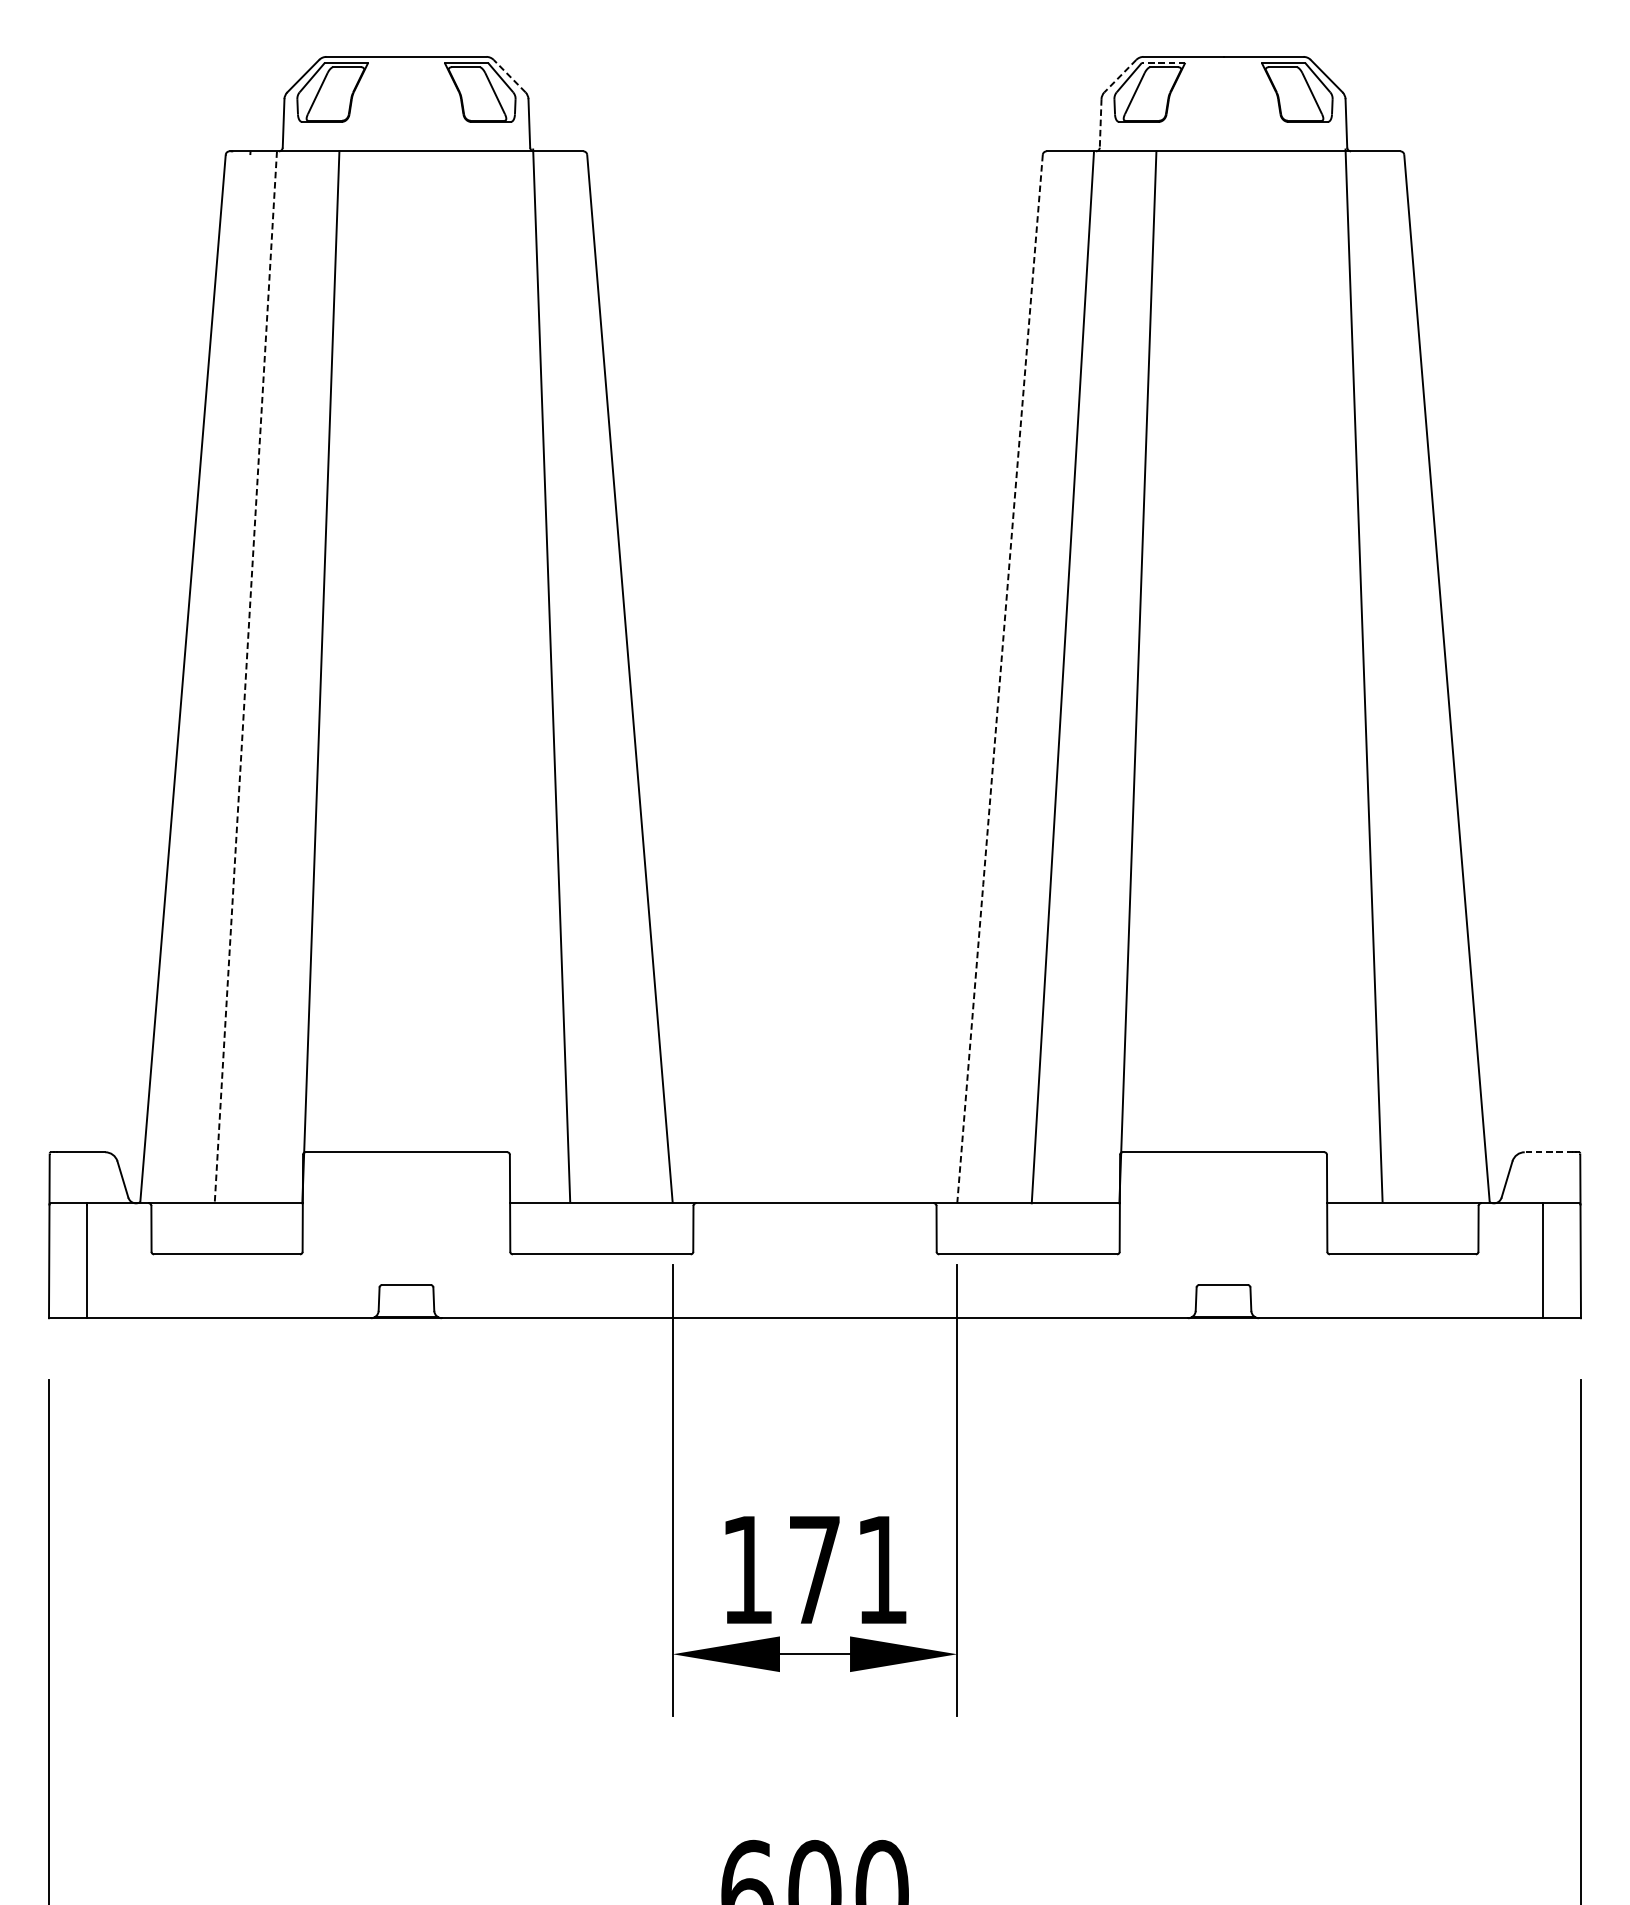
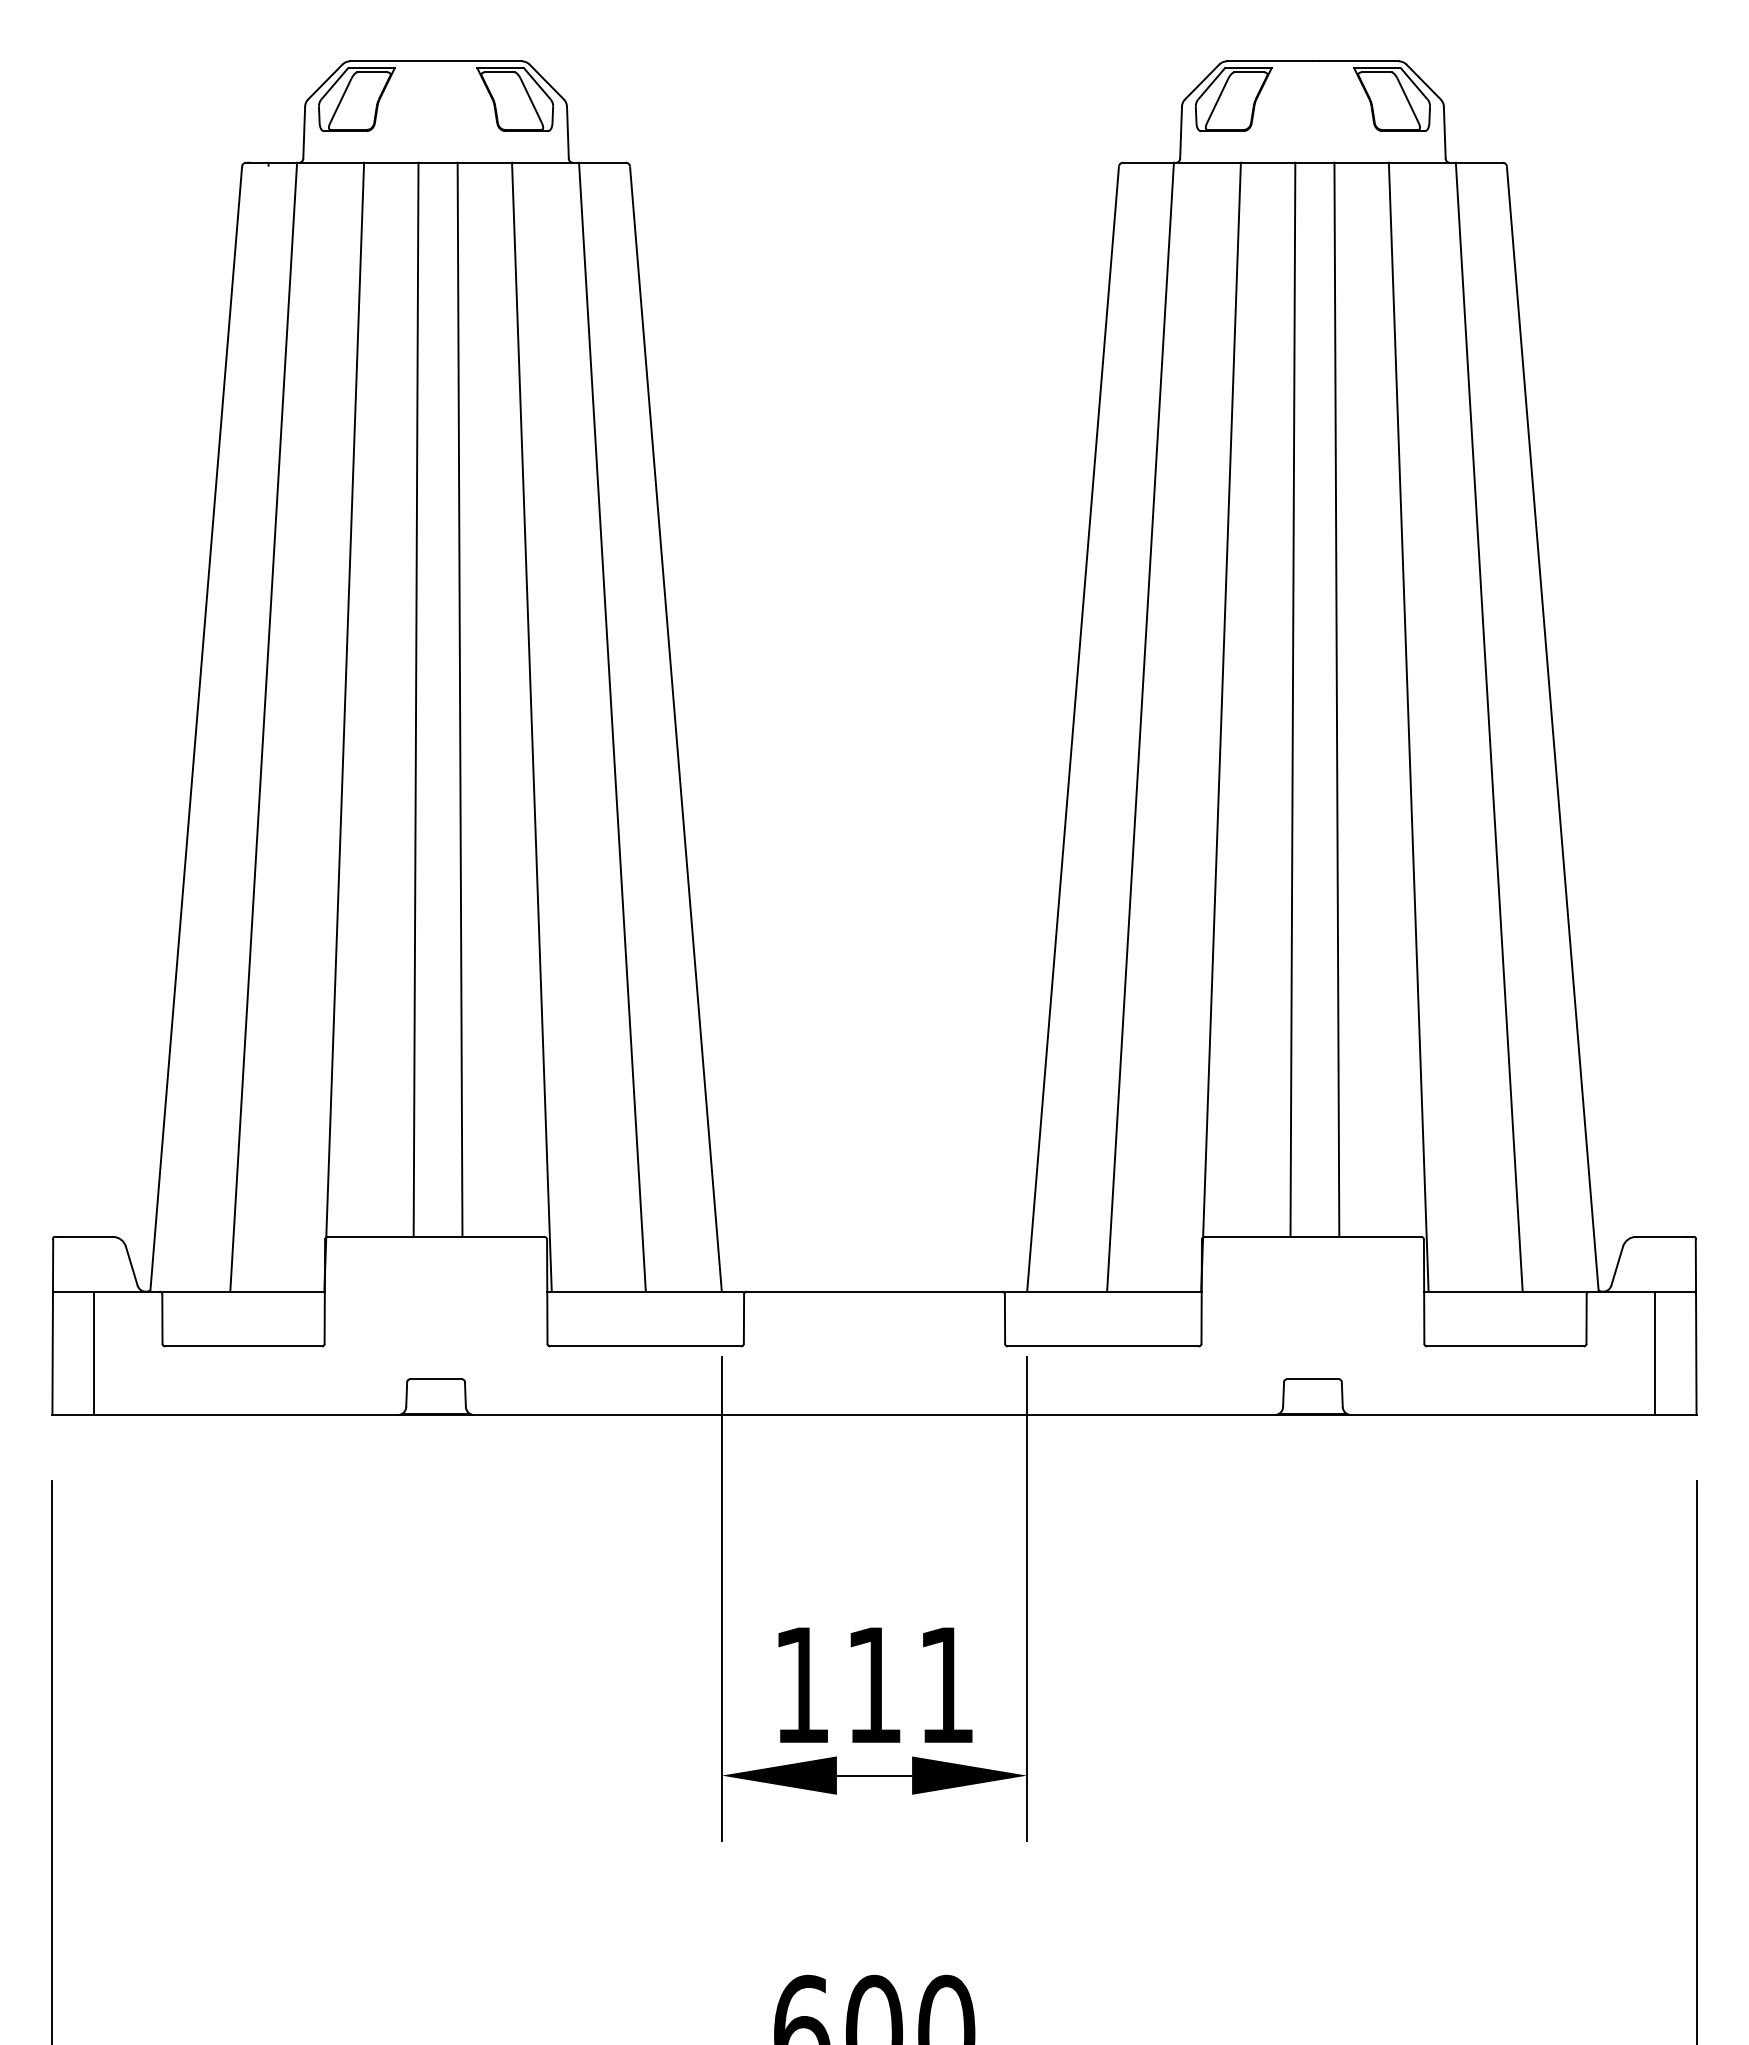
line: (1163, 62) -> (1248, 67), dashed -> solid
line: (509, 75) -> (546, 81), dashed -> solid
line: (1119, 76) -> (1201, 82), dashed -> solid
line: (1101, 124) -> (1181, 133), dashed -> solid
line: (387, 651) -> (415, 699), added
line: (428, 651) -> (459, 699), added
line: (1204, 651) -> (1292, 699), added
line: (1245, 651) -> (1336, 699), added
line: (551, 674) -> (531, 726), moved
line: (1363, 674) -> (1408, 726), moved
line: (570, 676) -> (612, 726), added
line: (1387, 676) -> (1488, 726), added
line: (245, 677) -> (263, 727), dashed -> solid
line: (999, 680) -> (1072, 730), dashed -> solid
line: (1549, 1151) -> (1662, 1236), dashed -> solid
text: (814, 1569) -> (873, 1684), 171 -> 111

